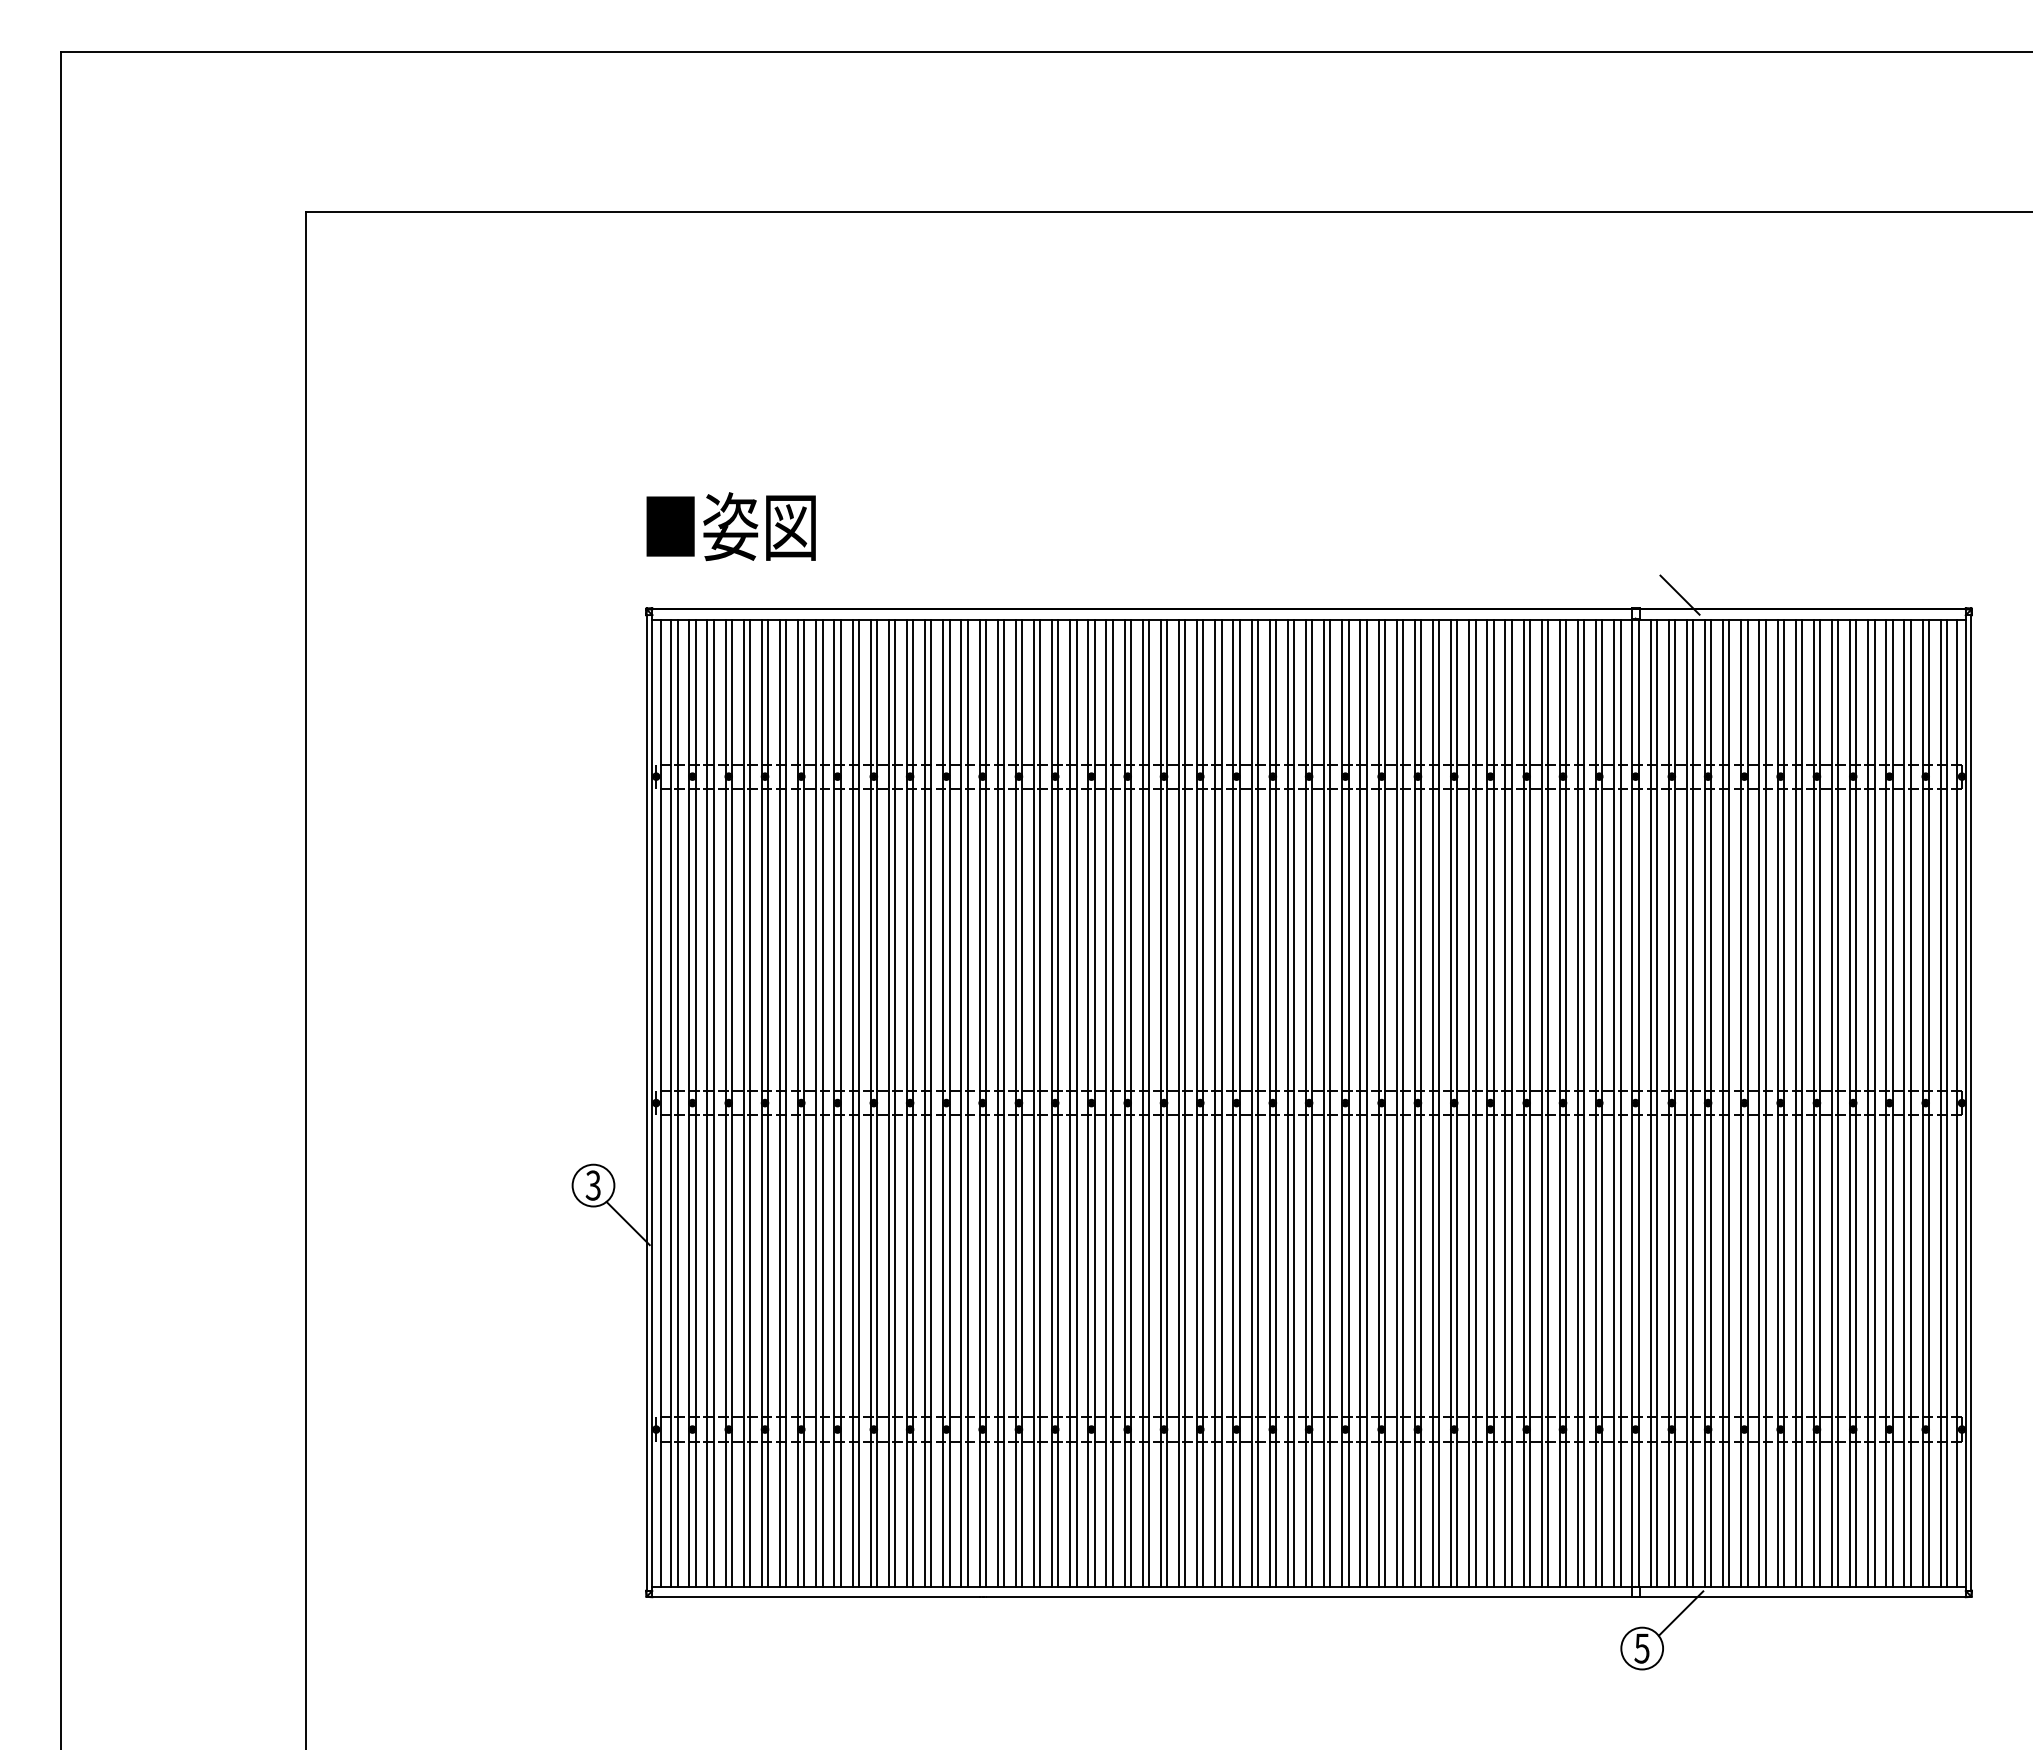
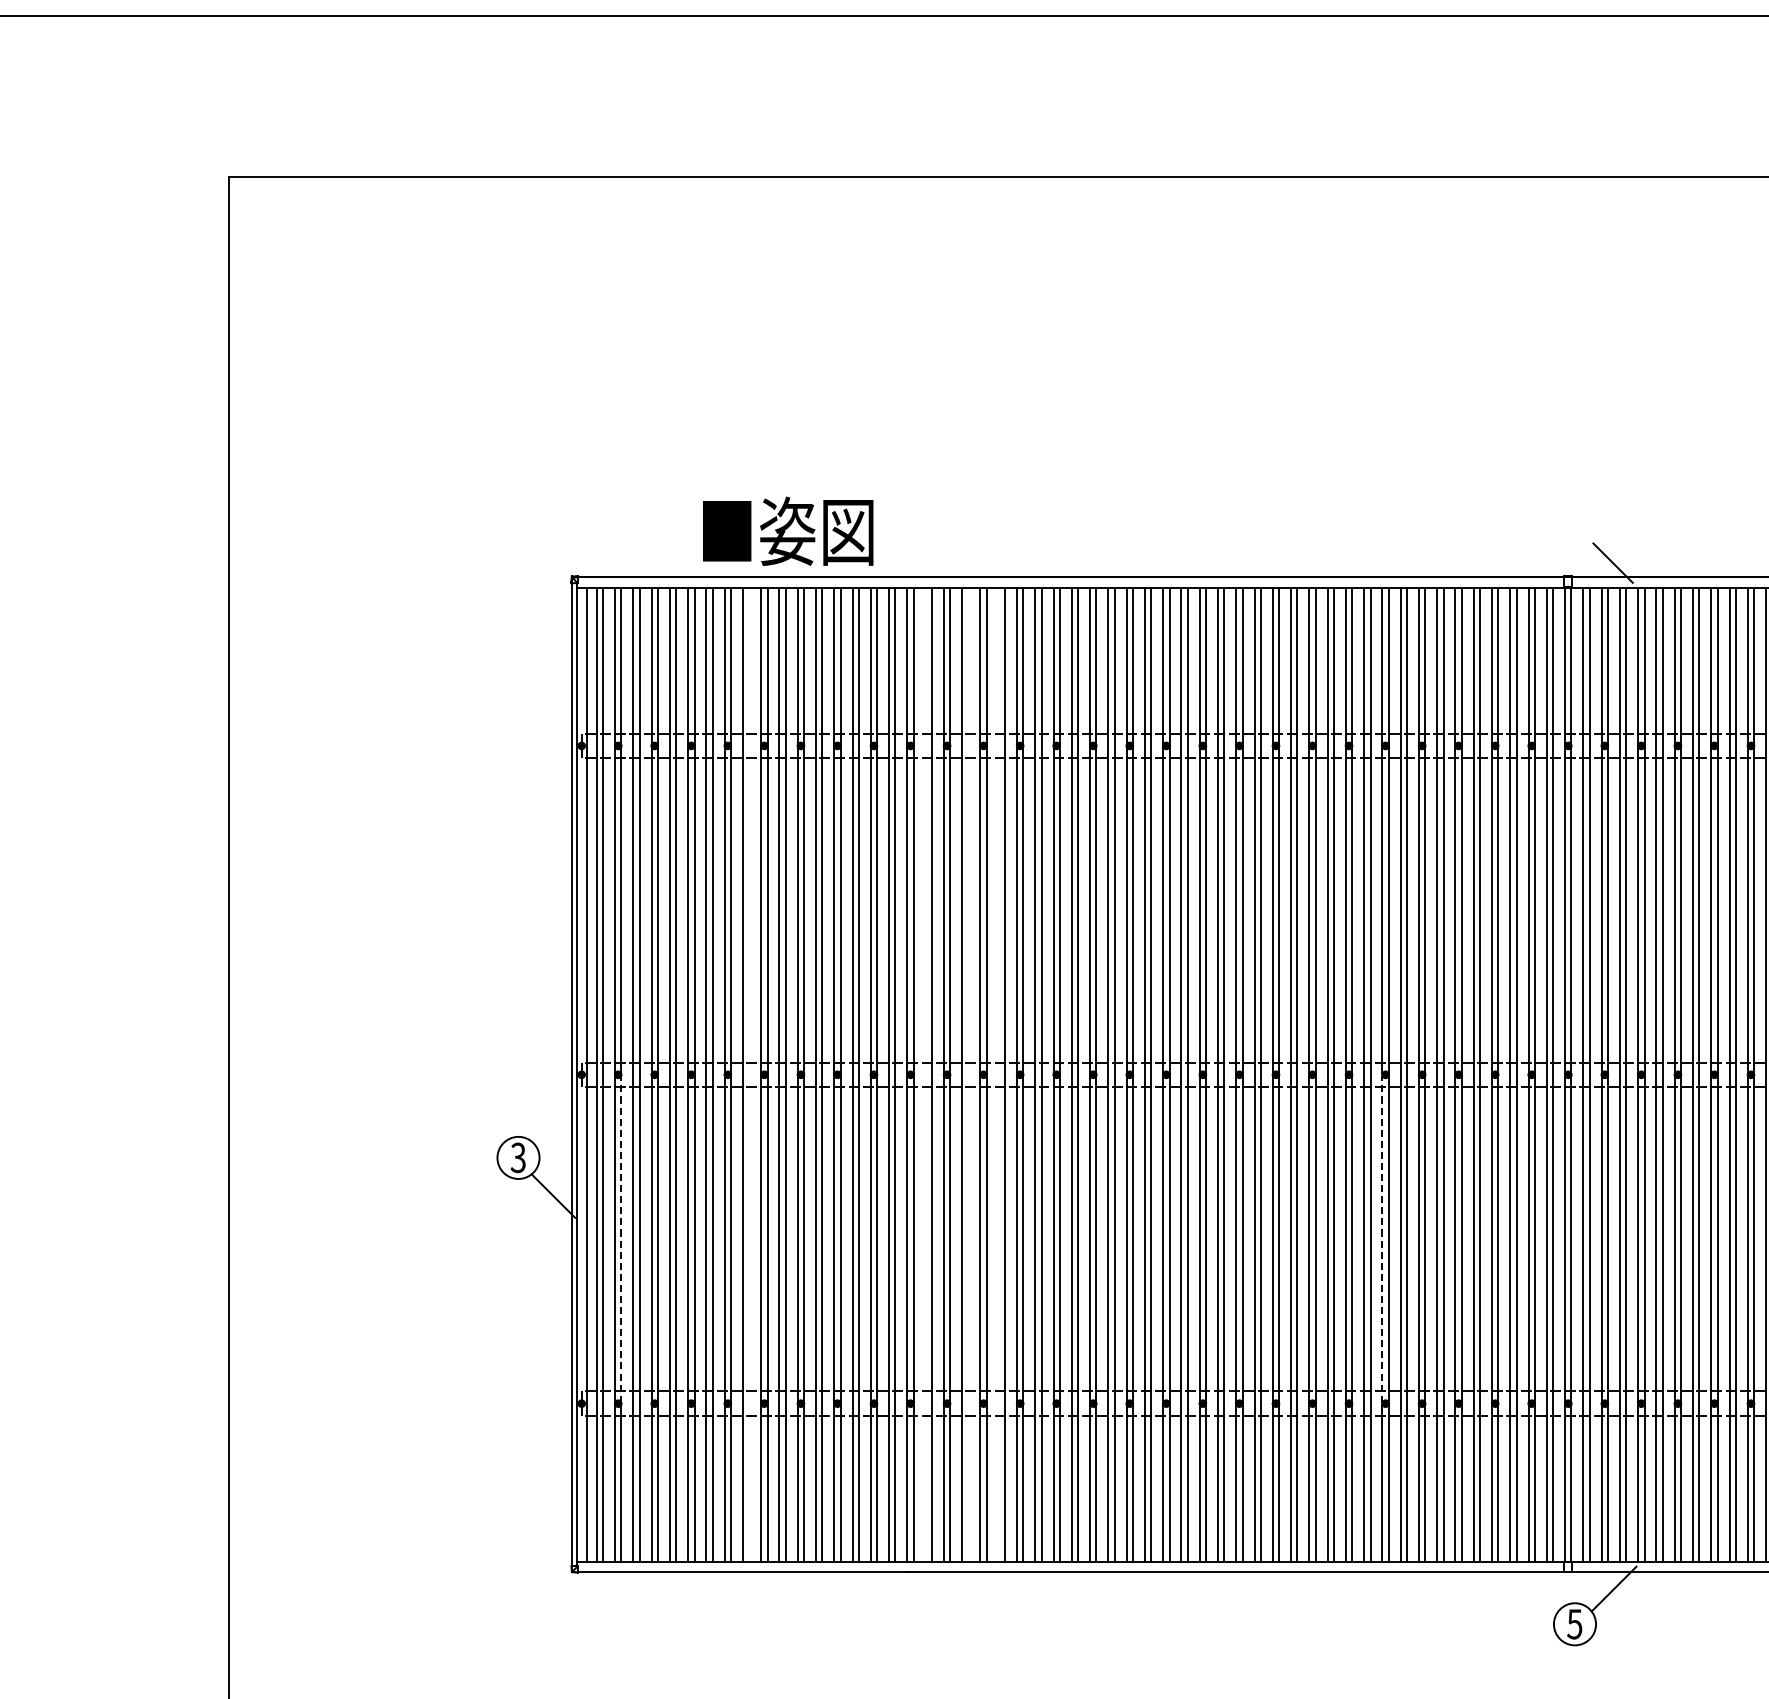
text: (730, 526) -> (787, 531), moved
line: (822, 1102) -> (749, 1074), removed
line: (997, 1102) -> (925, 1074), removed
line: (1040, 1102) -> (968, 1074), removed
line: (1070, 1102) -> (999, 1074), removed
line: (695, 1265) -> (621, 1238), solid -> dashed
line: (1451, 1265) -> (1382, 1238), solid -> dashed

